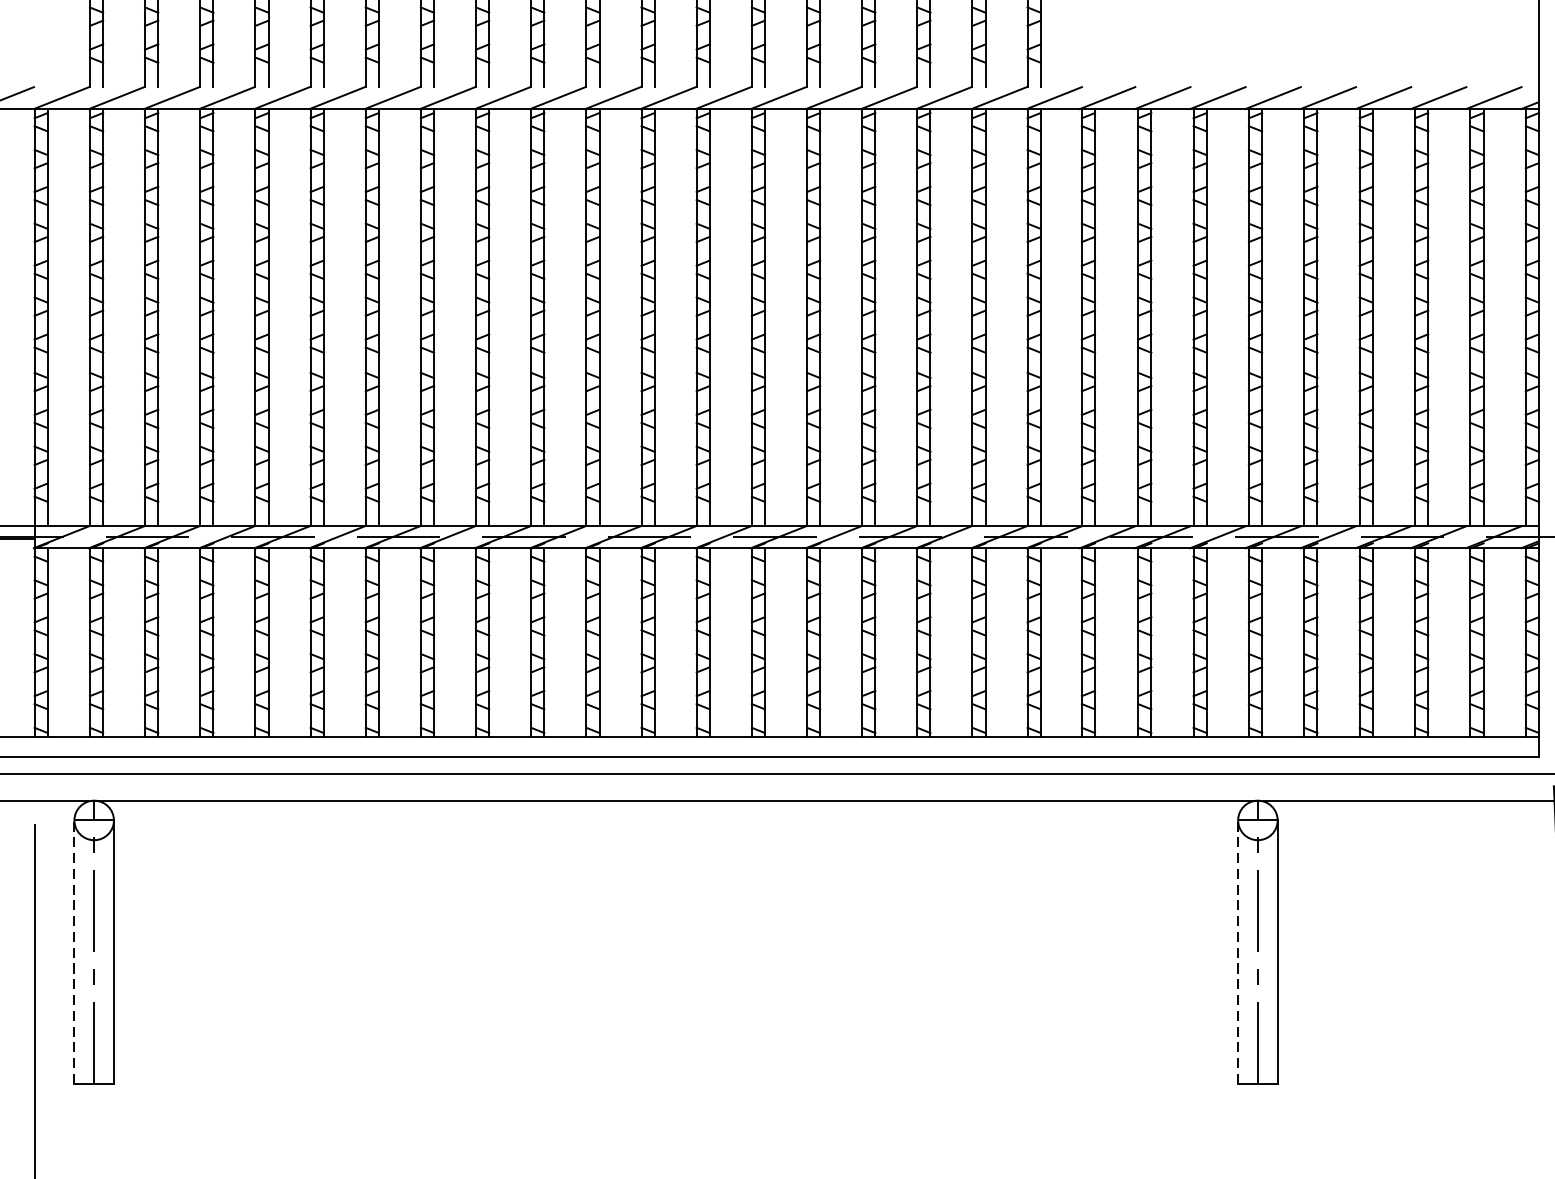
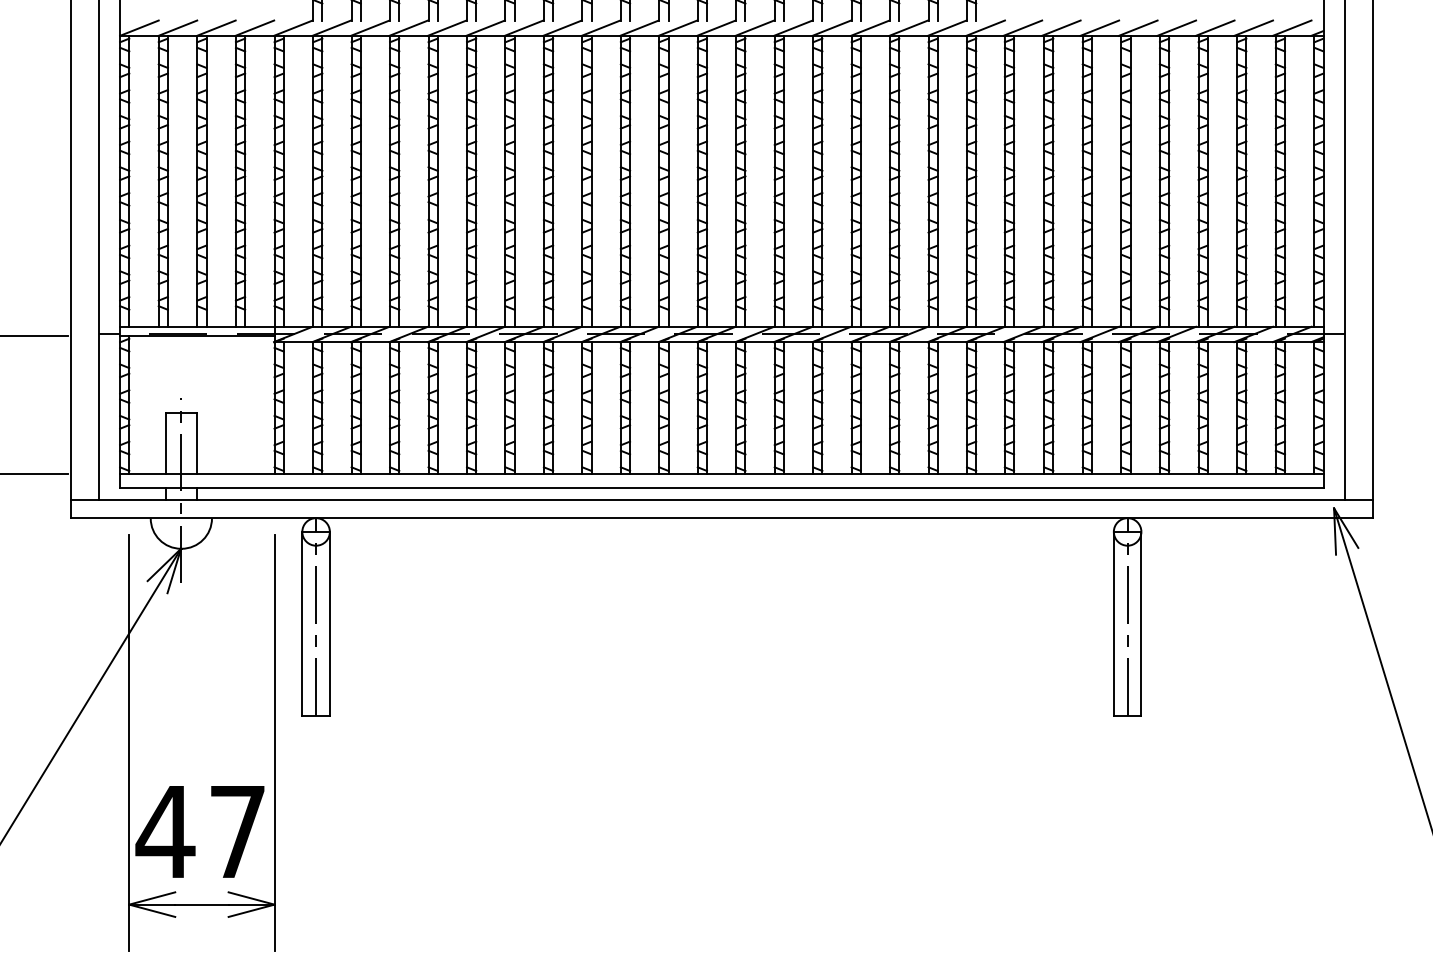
line: (74, 951) -> (302, 623), dashed -> solid
line: (1237, 951) -> (1113, 623), dashed -> solid

